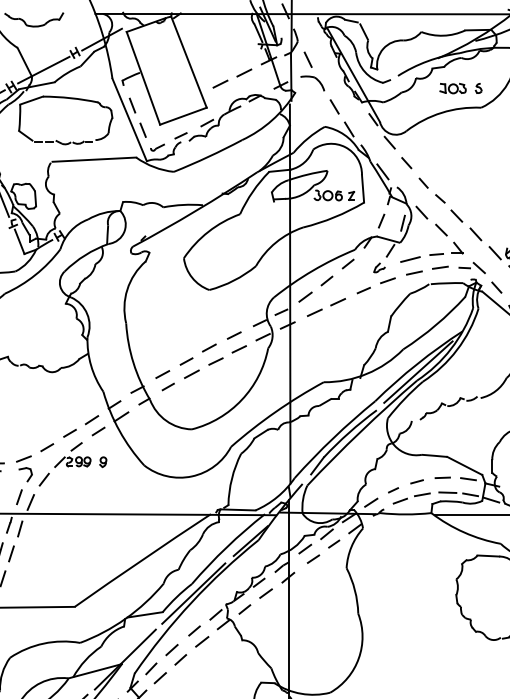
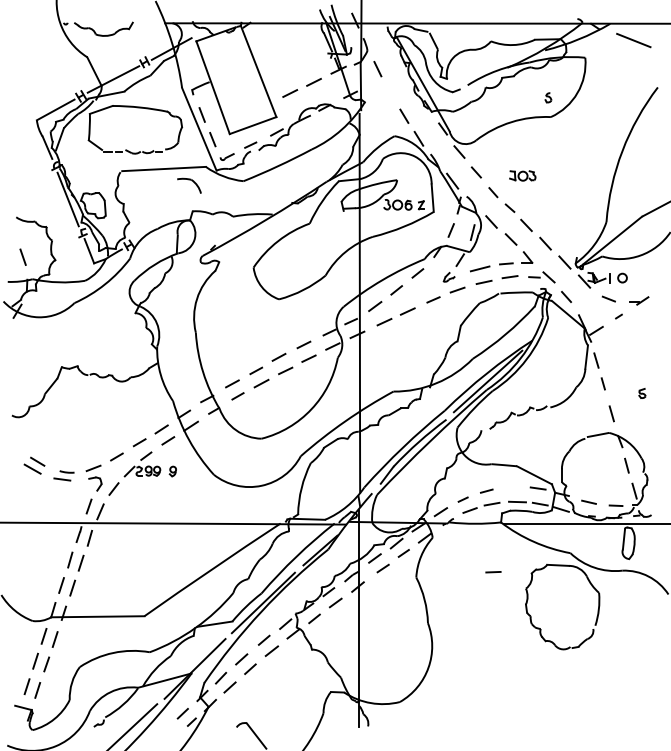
part: (312, 83) -> (189, 185), moved
part: (452, 88) -> (522, 175), moved
line: (442, 478) -> (493, 572), moved

